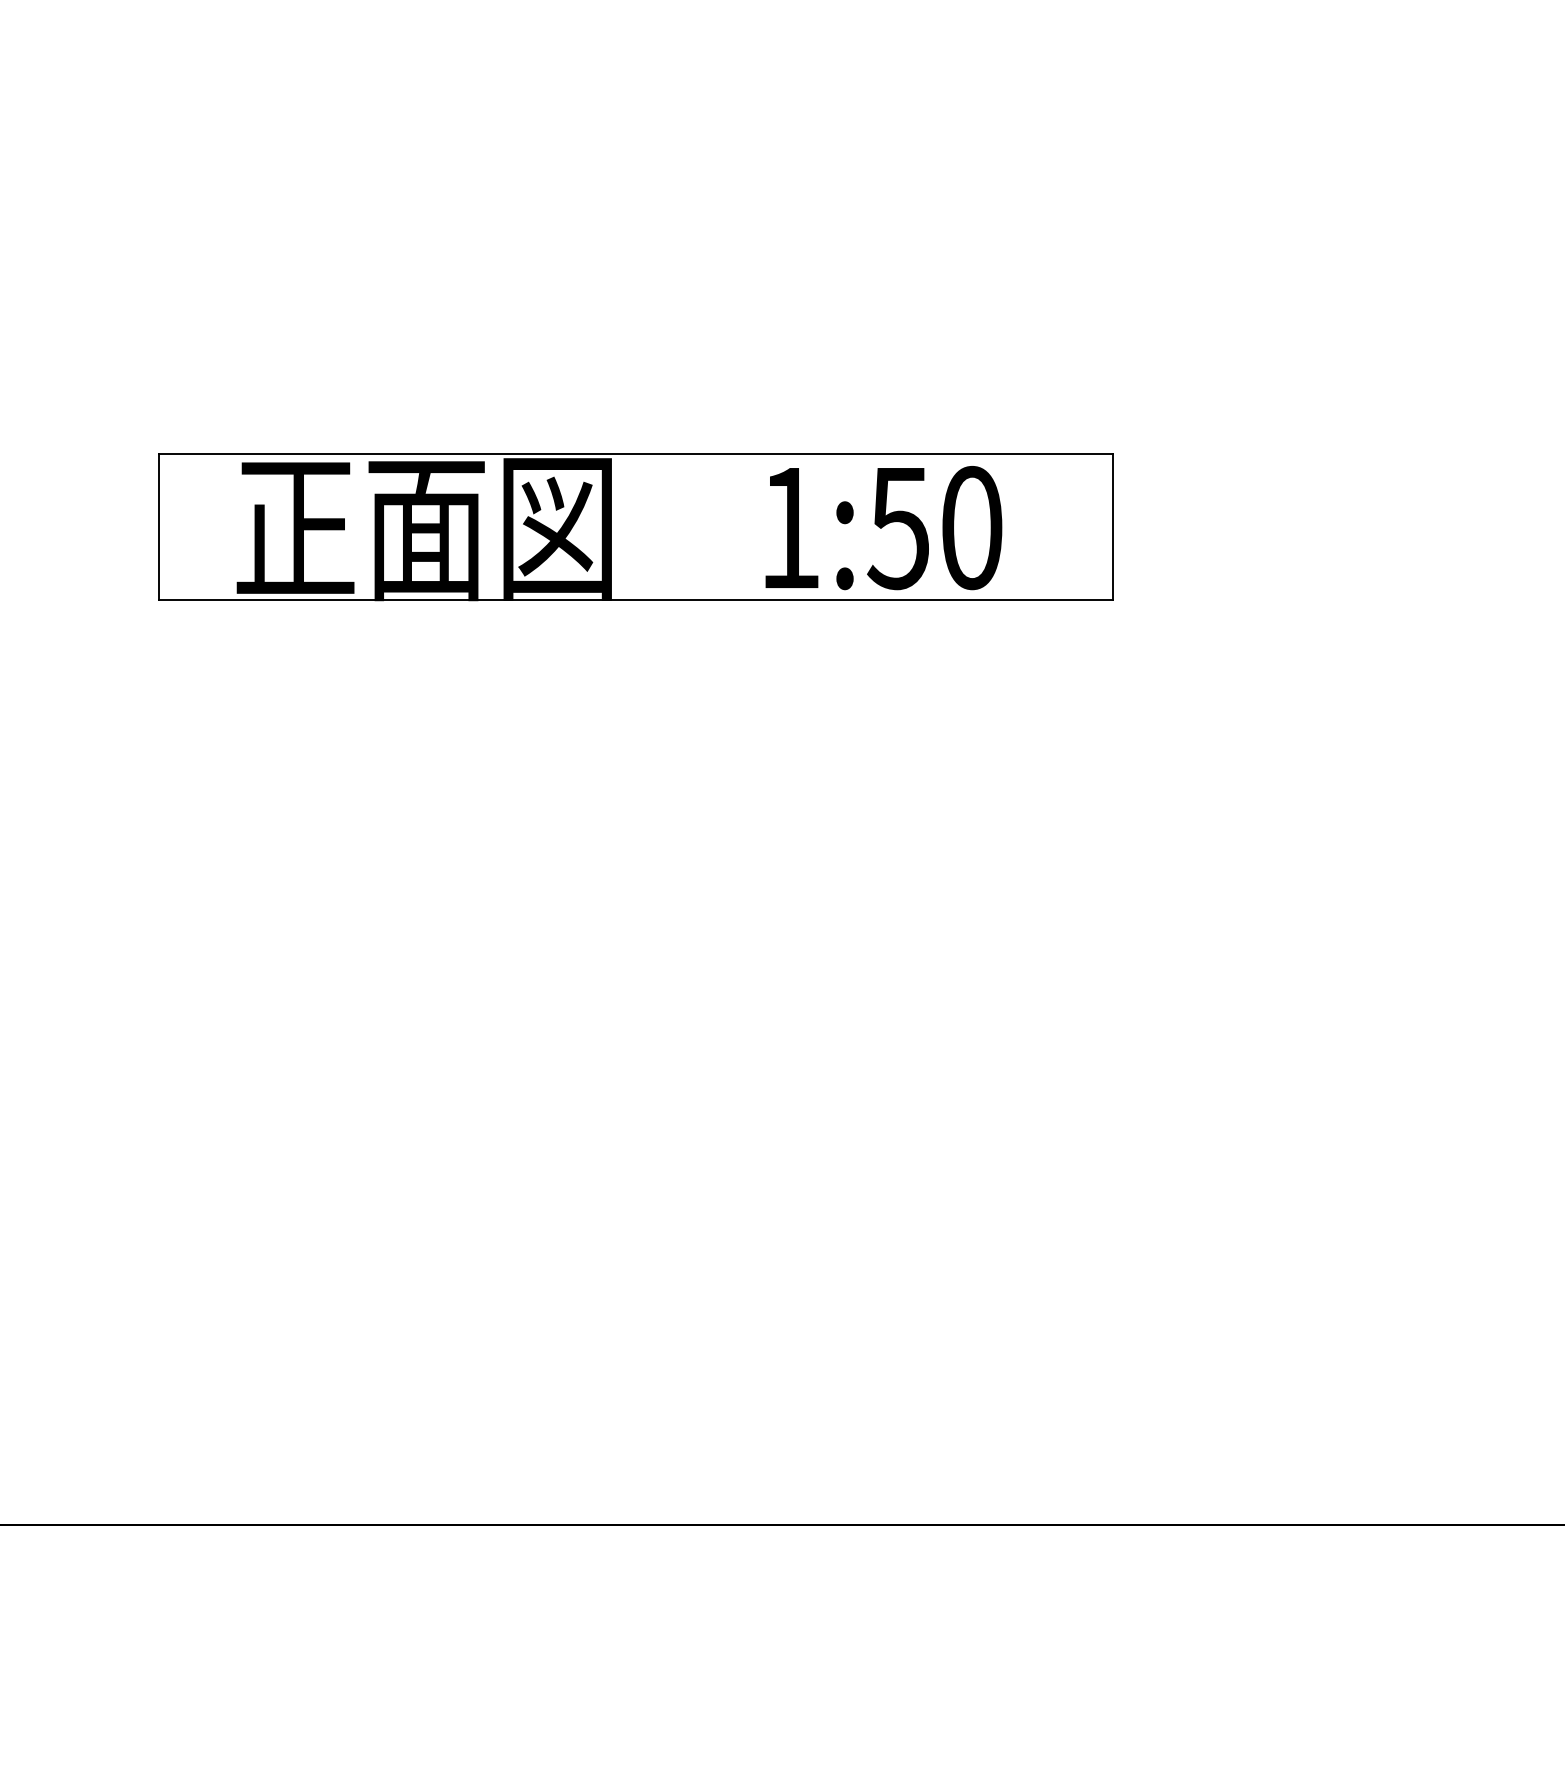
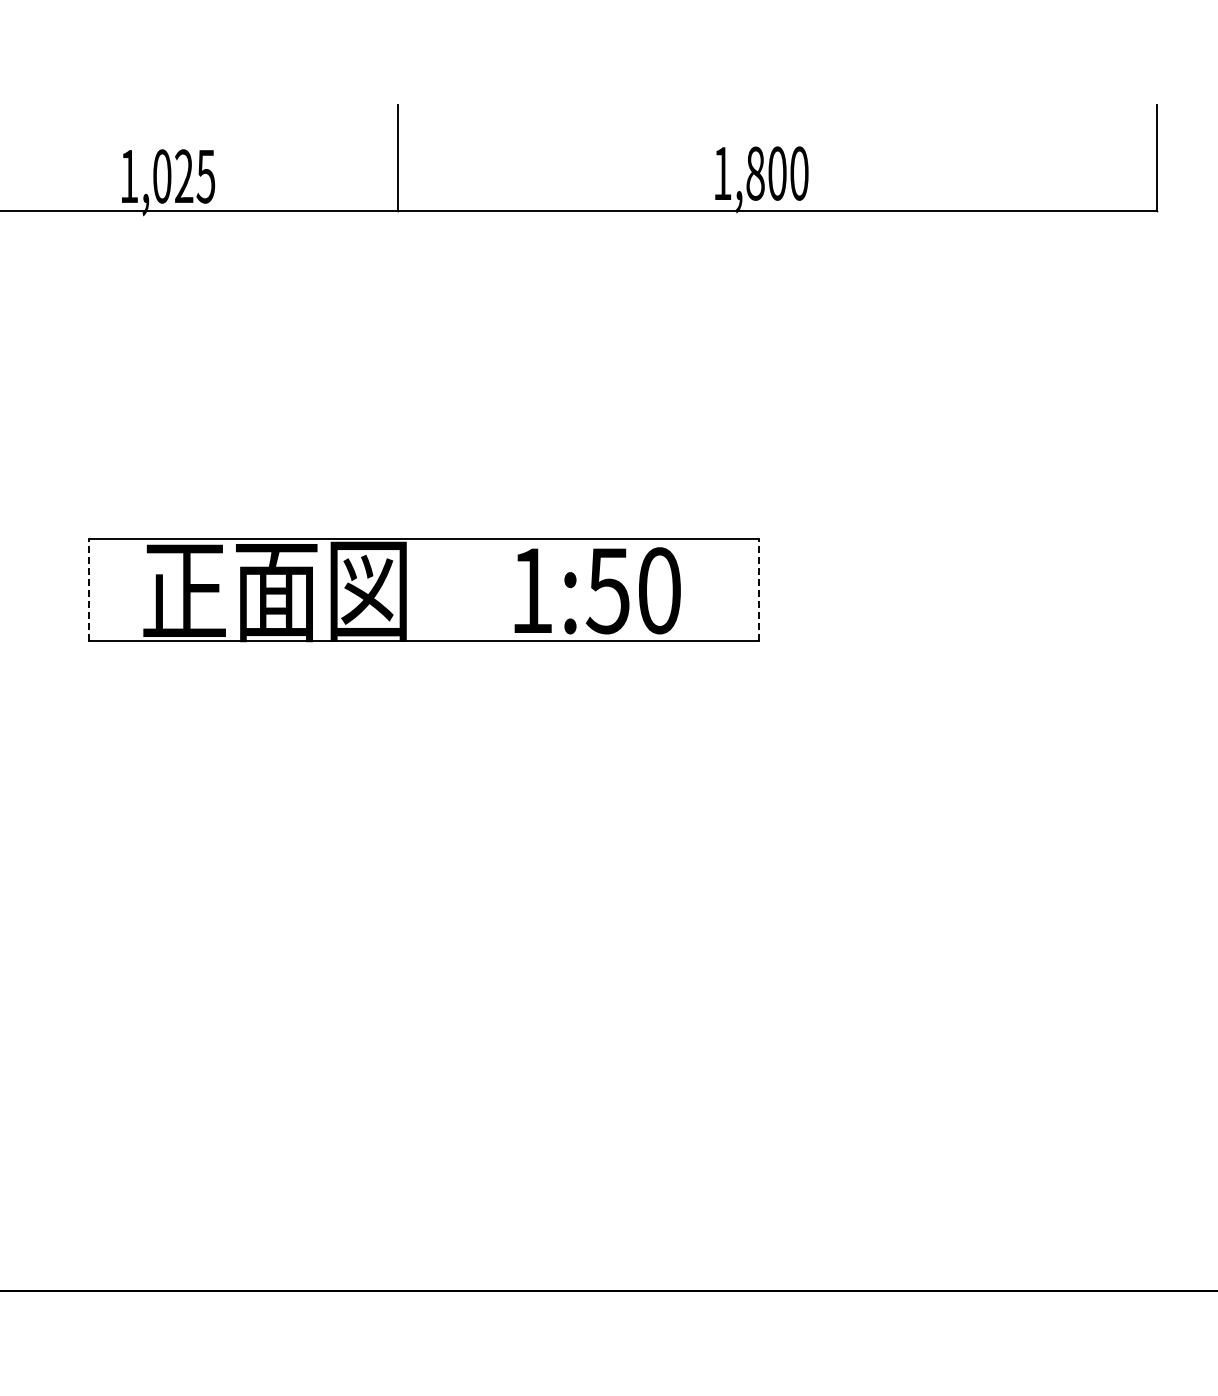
line: (158, 526) -> (88, 589), solid -> dashed
line: (1112, 526) -> (758, 589), solid -> dashed

